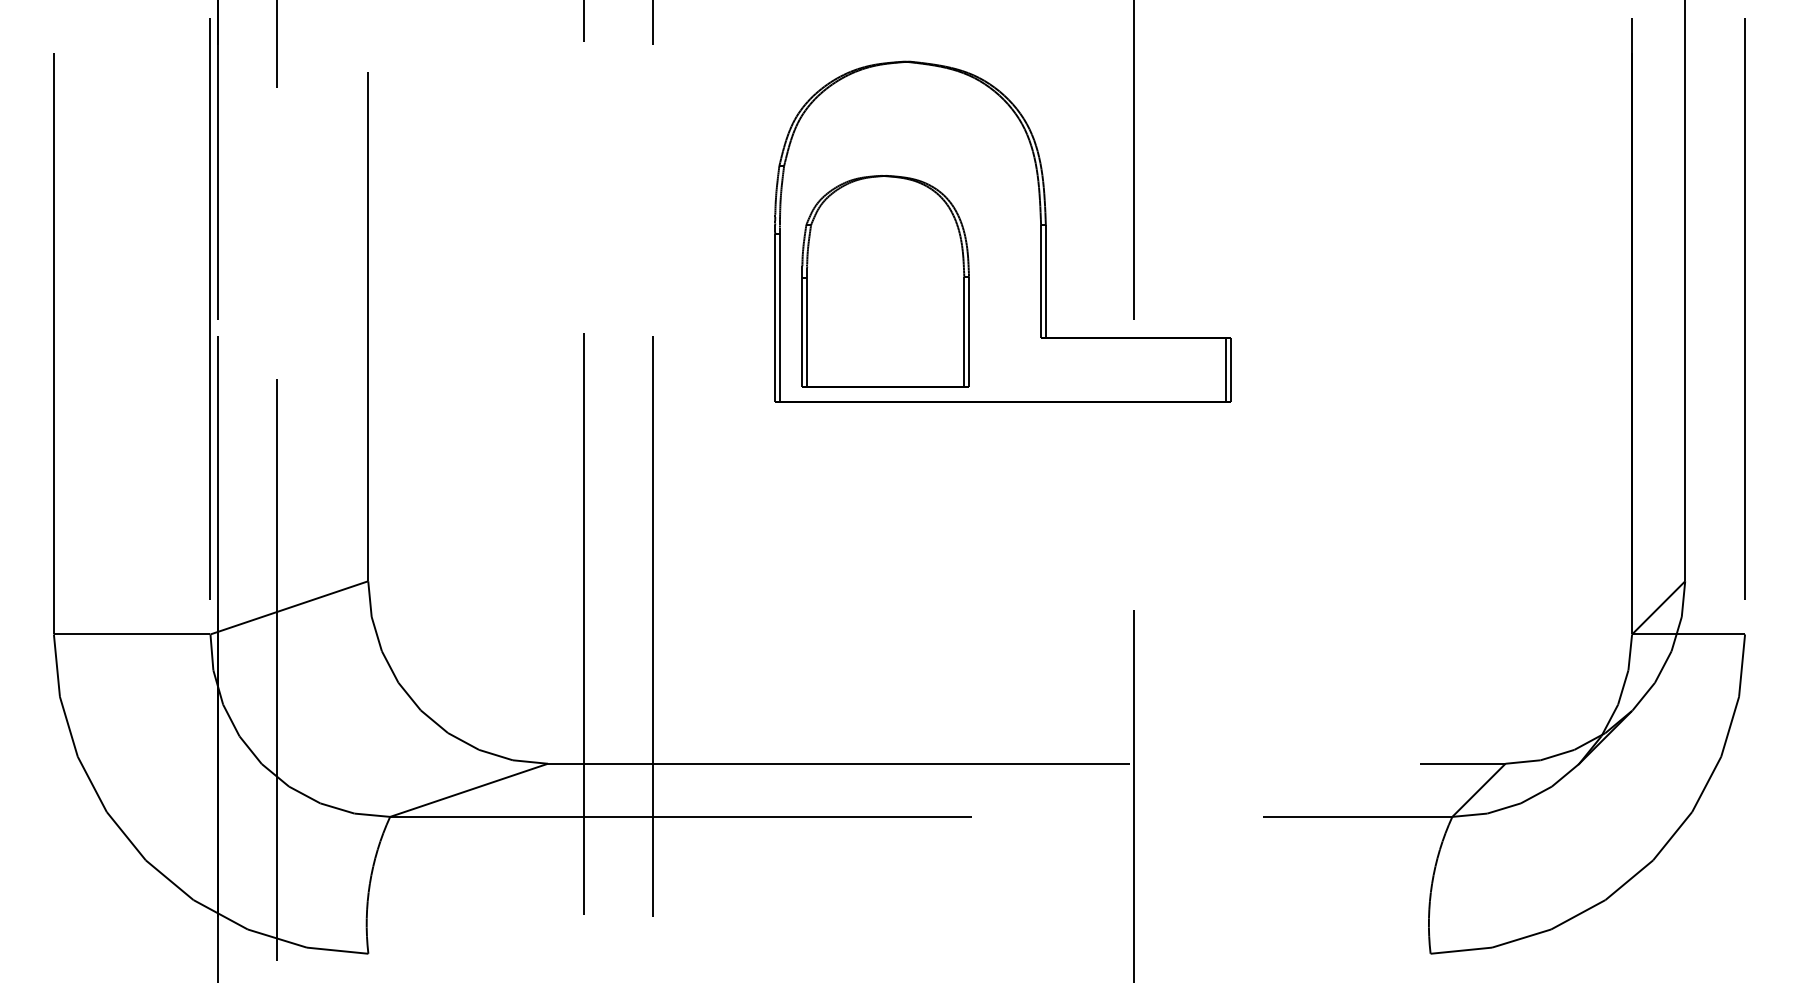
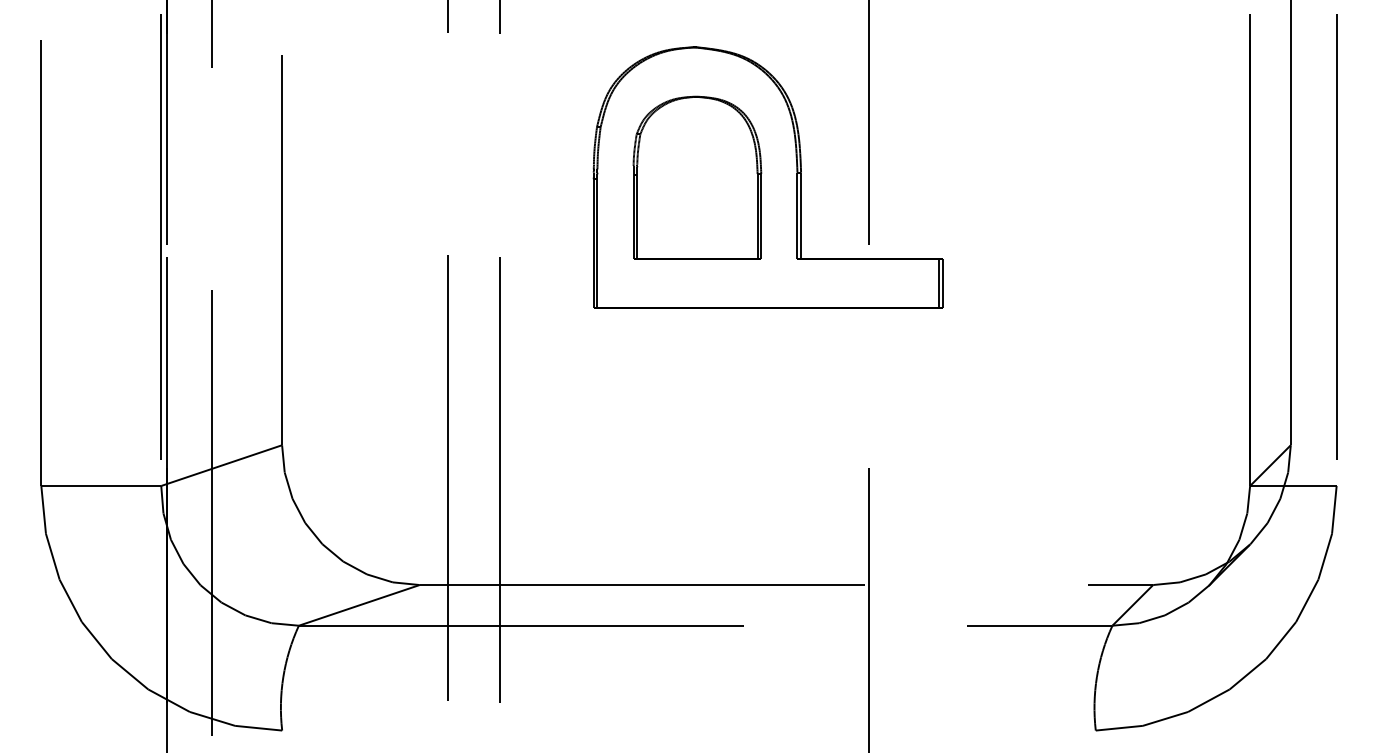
part: (885, 281) -> (697, 177), moved

